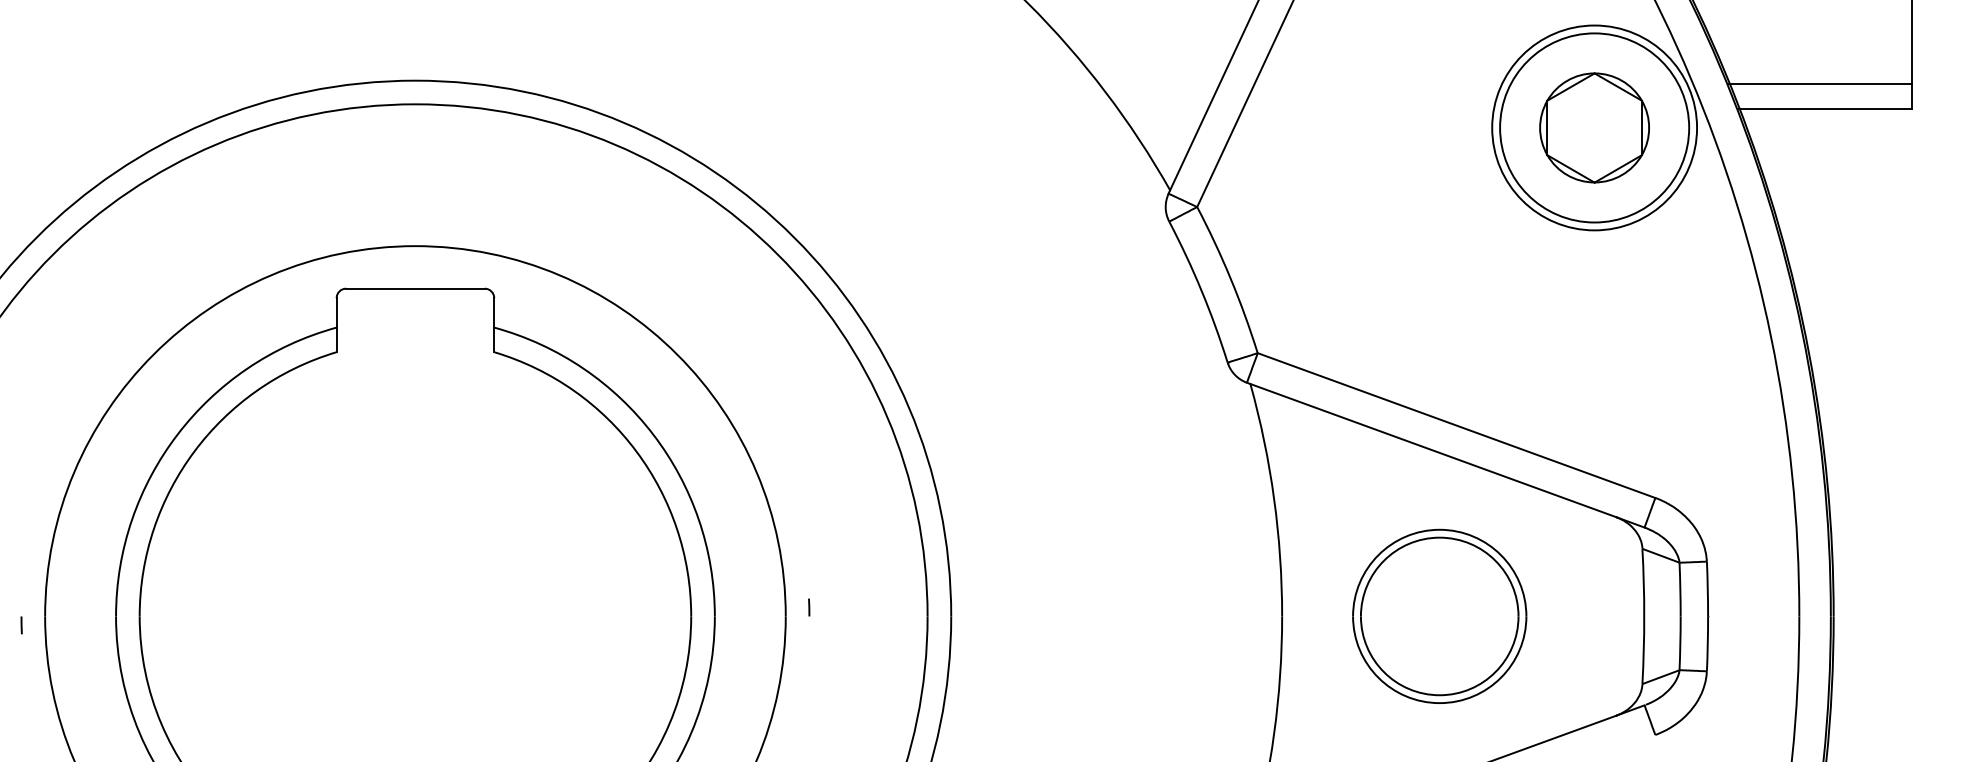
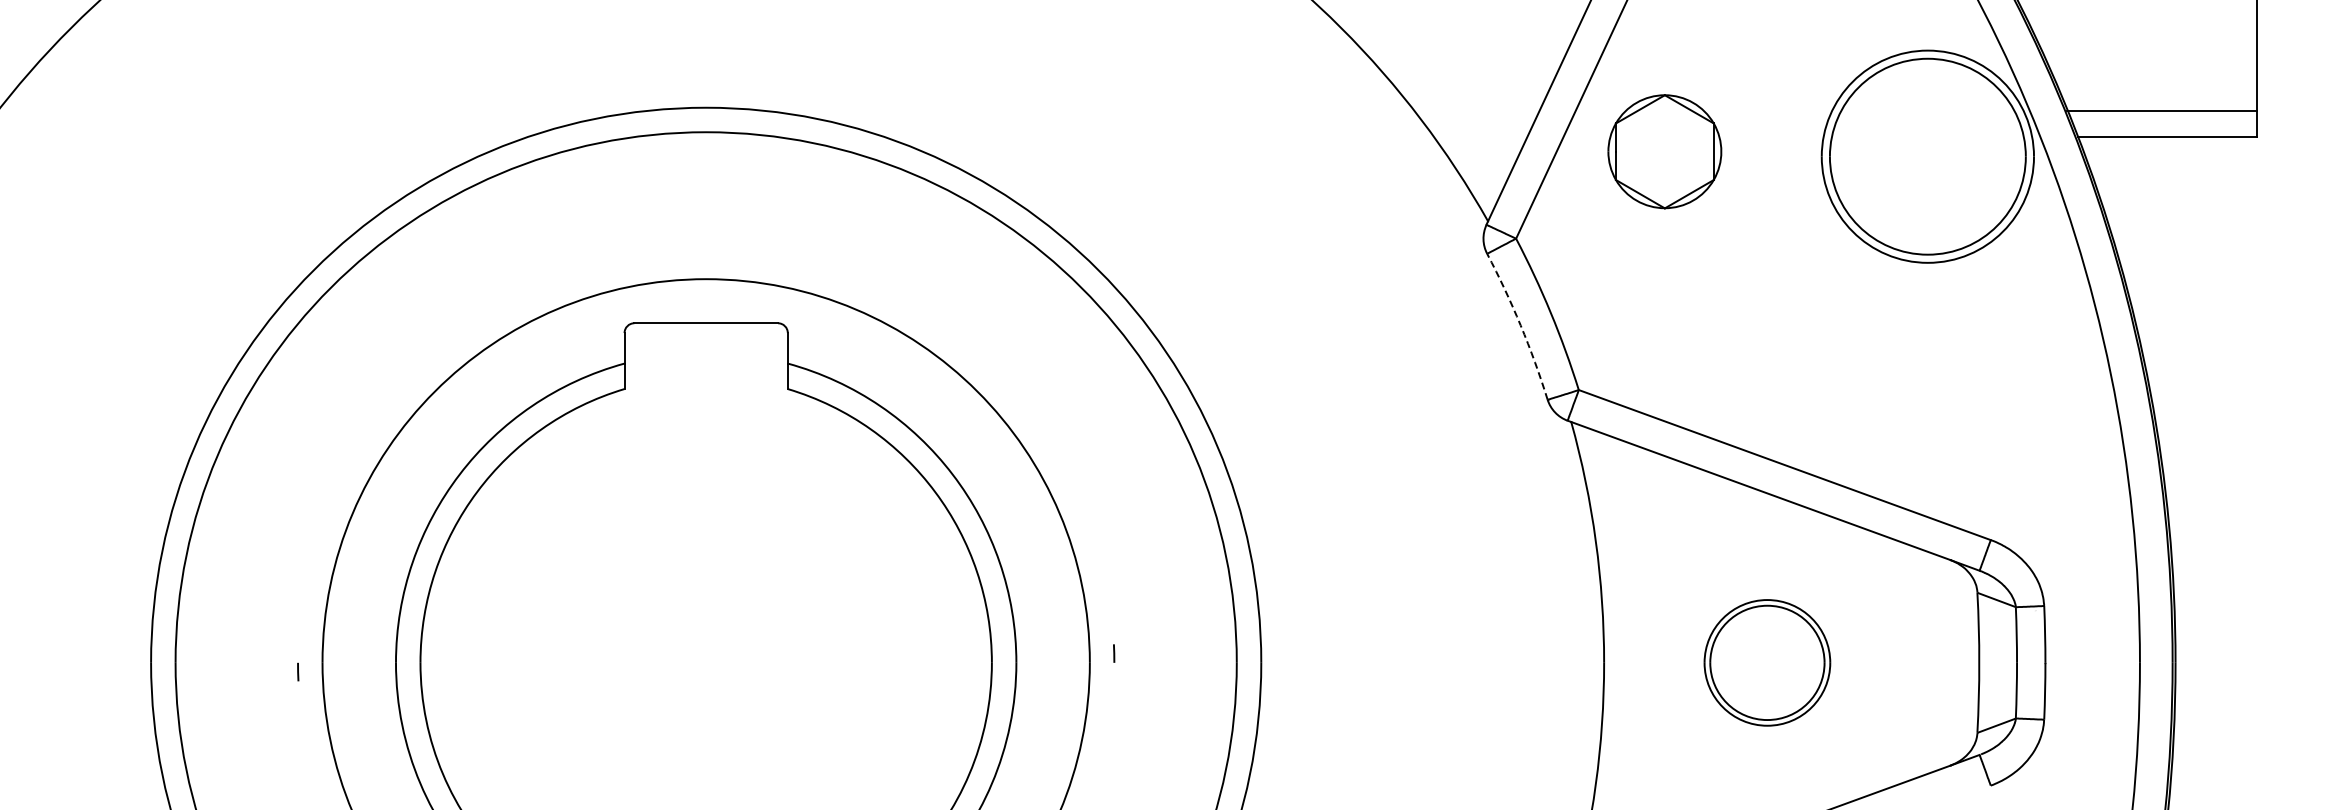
part: (1594, 127) -> (1664, 151), moved
arc: (1201, 290) -> (1520, 325), solid -> dashed
part: (1439, 616) -> (1767, 662), size x0.7

